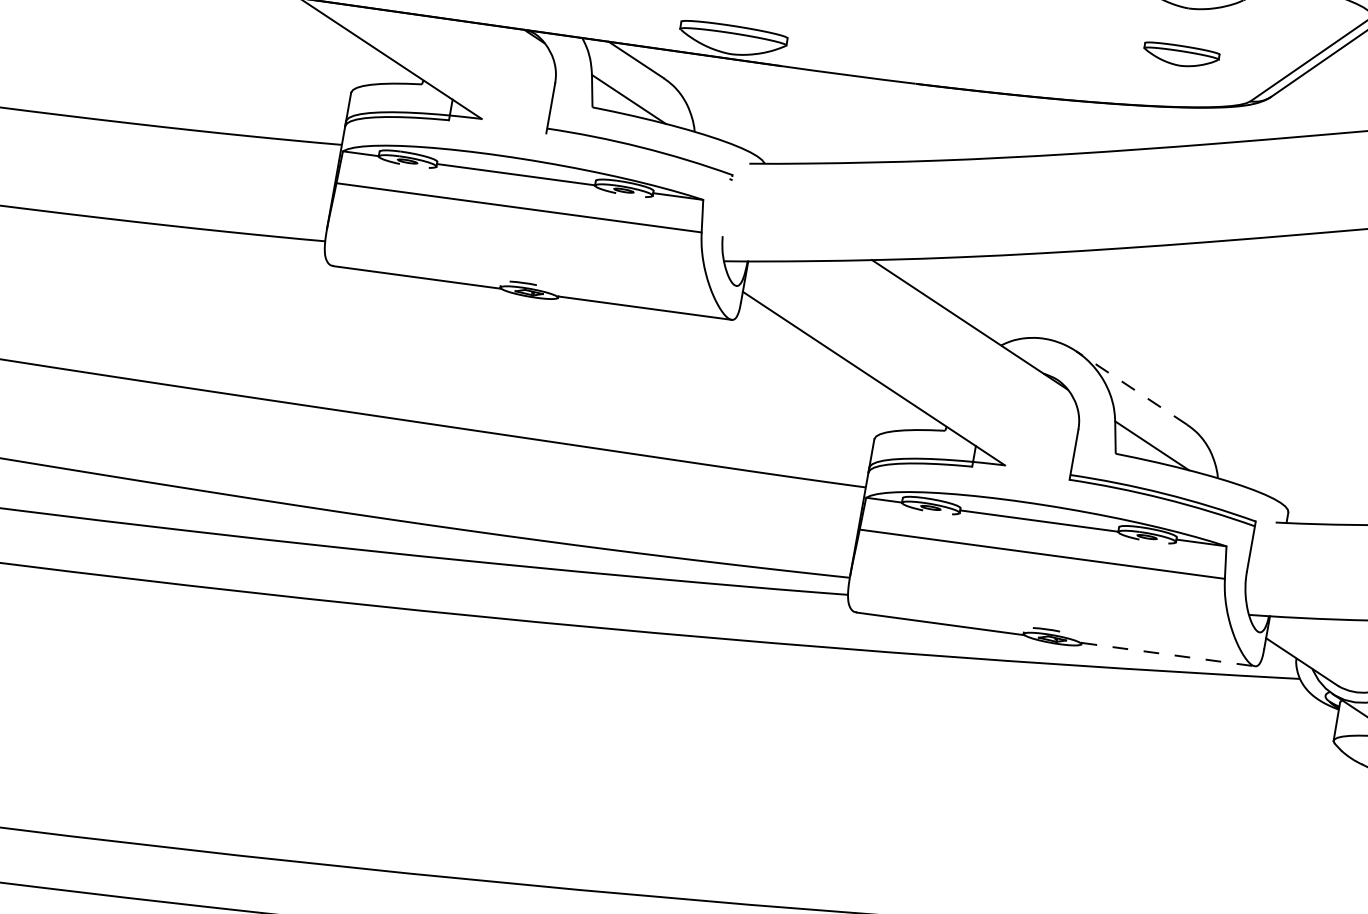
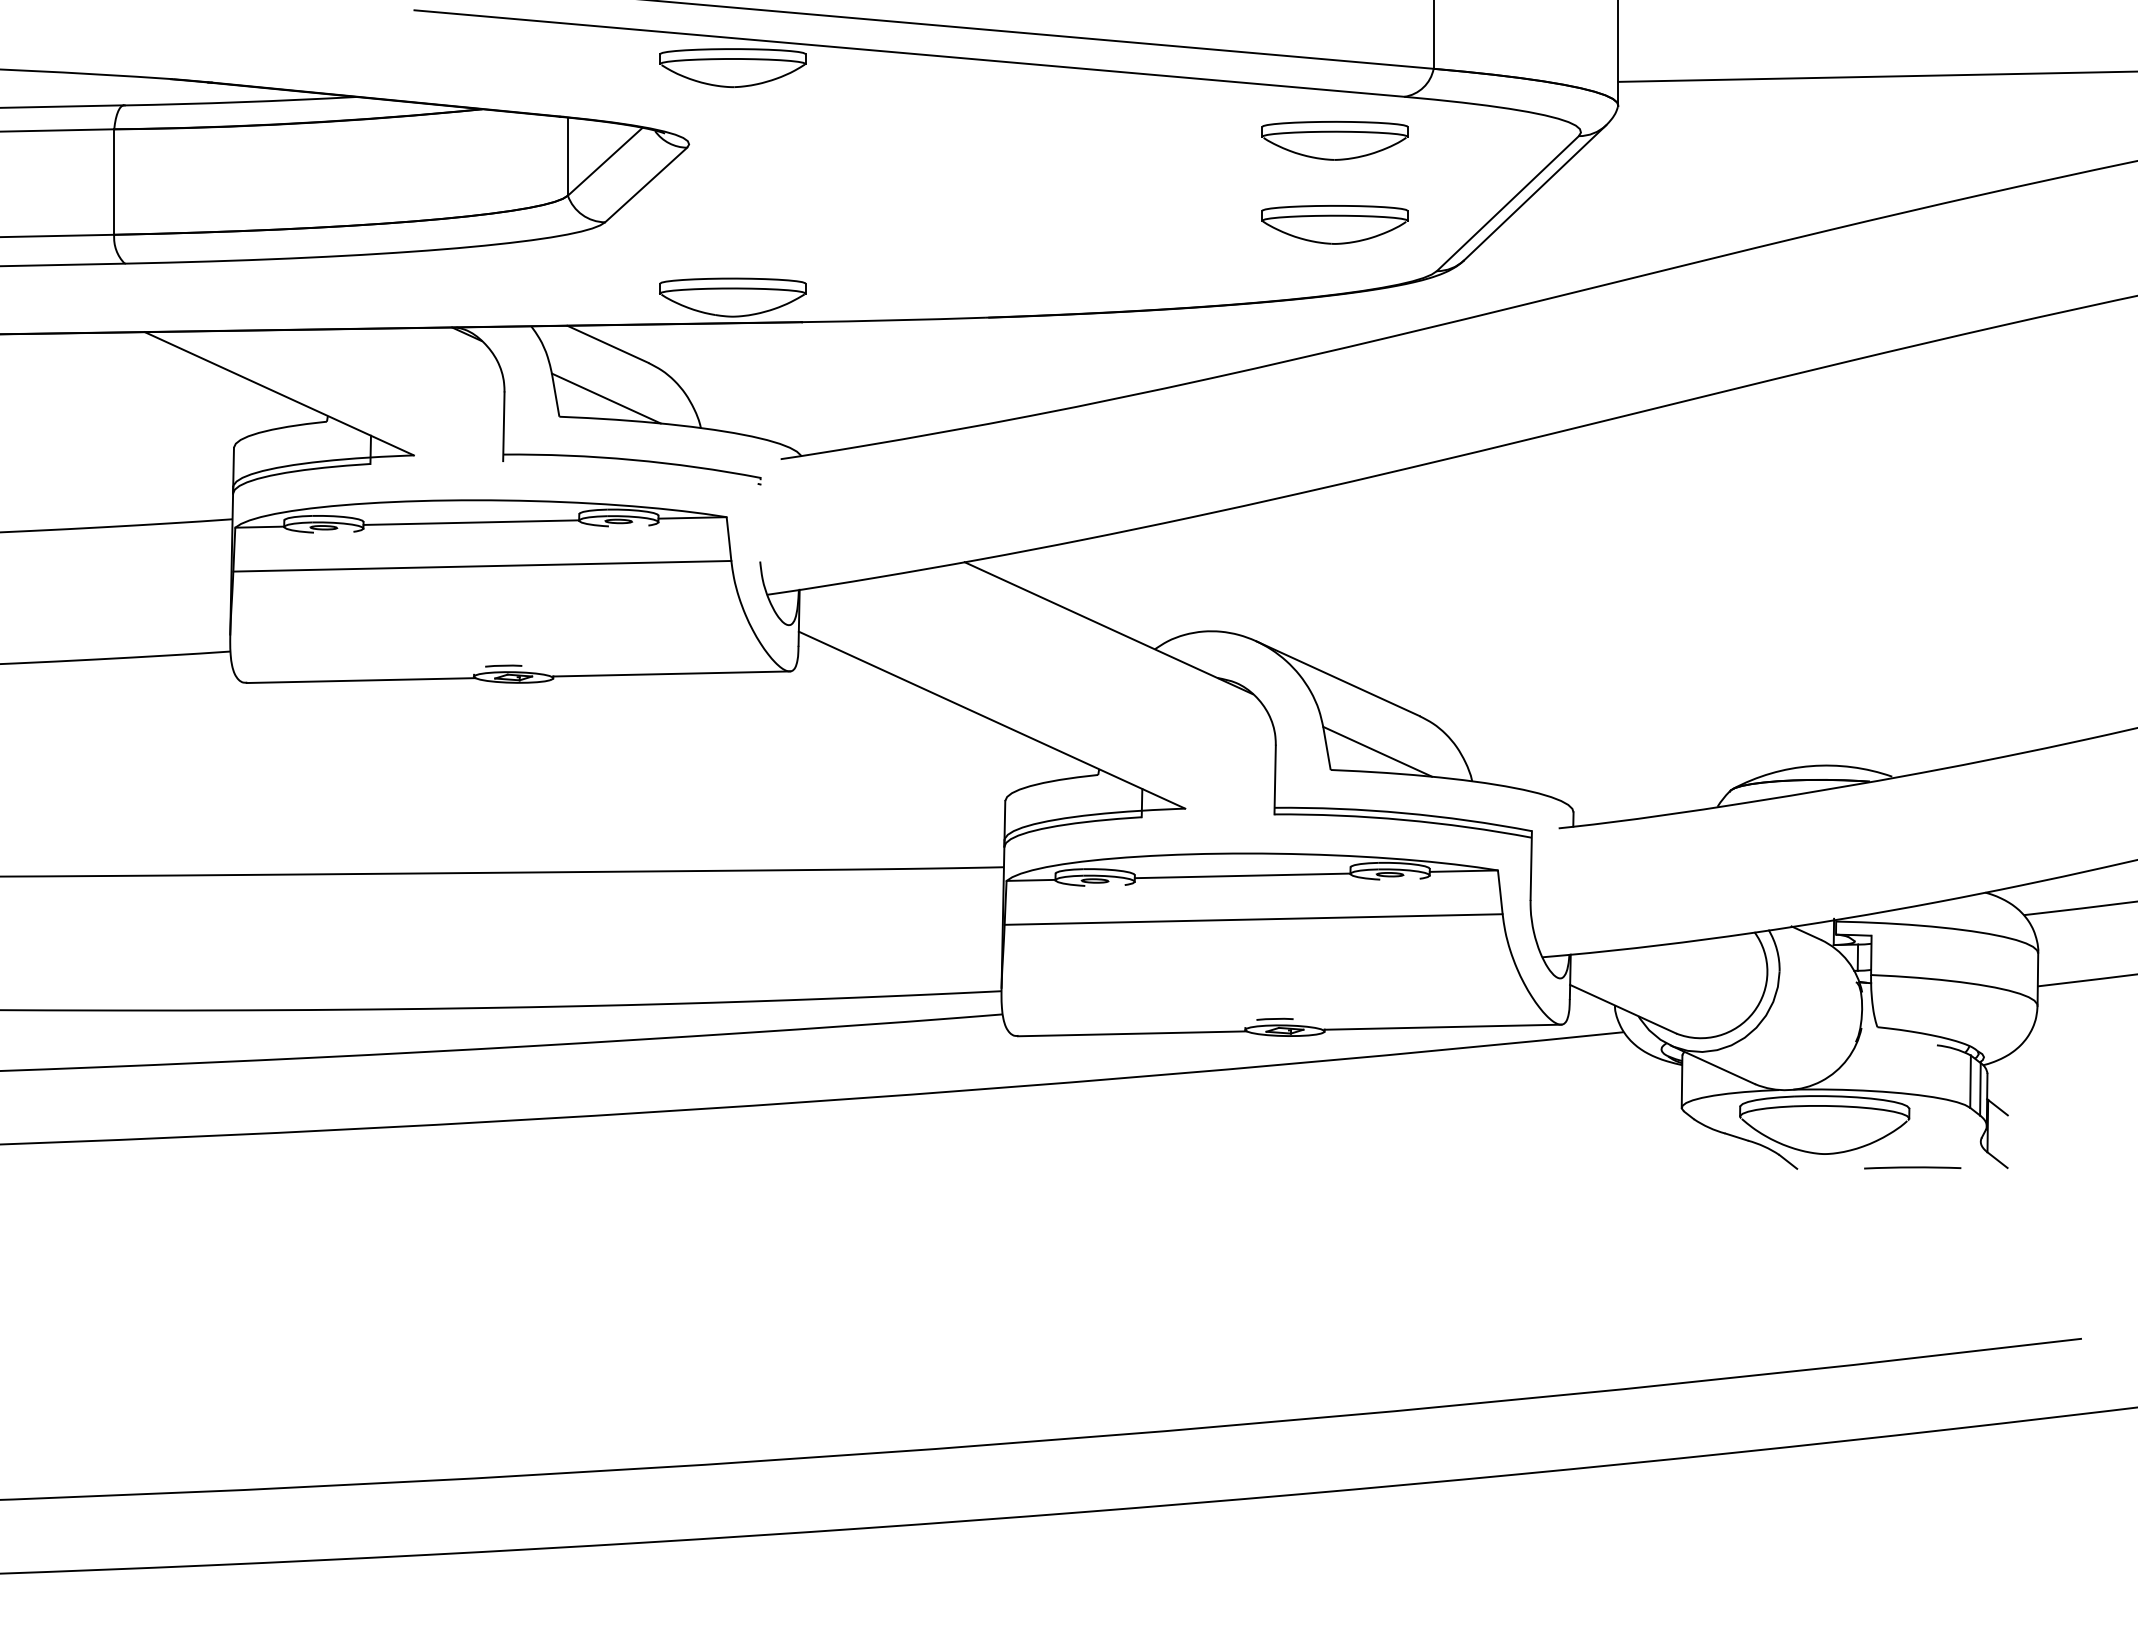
part: (1180, 55) -> (1334, 224), size x1.43
line: (1131, 387) -> (1338, 678), dashed -> solid
line: (1168, 654) -> (1443, 1027), dashed -> solid

